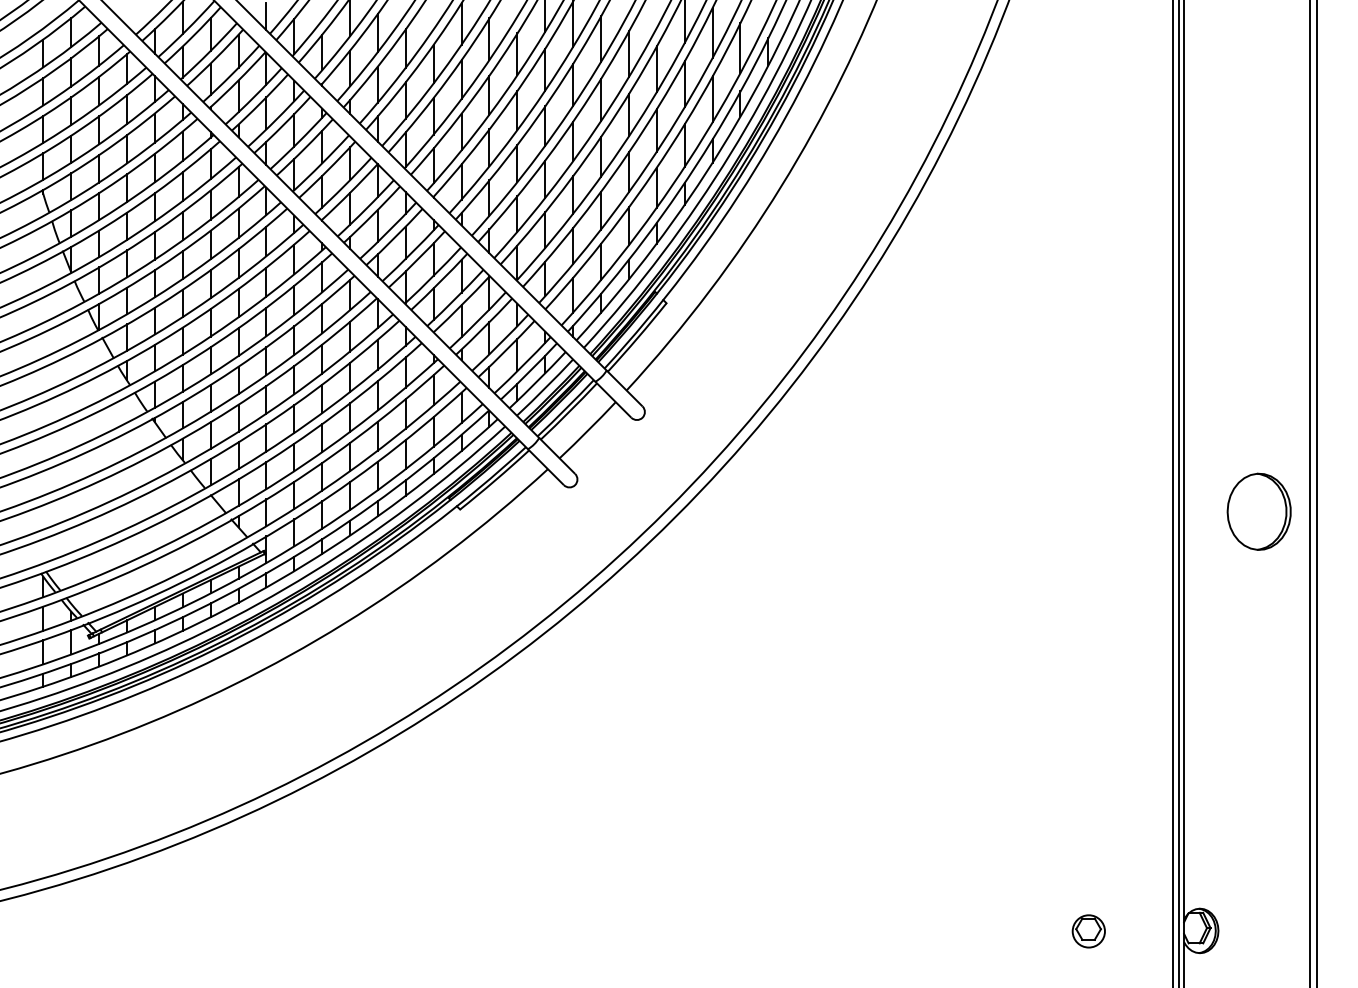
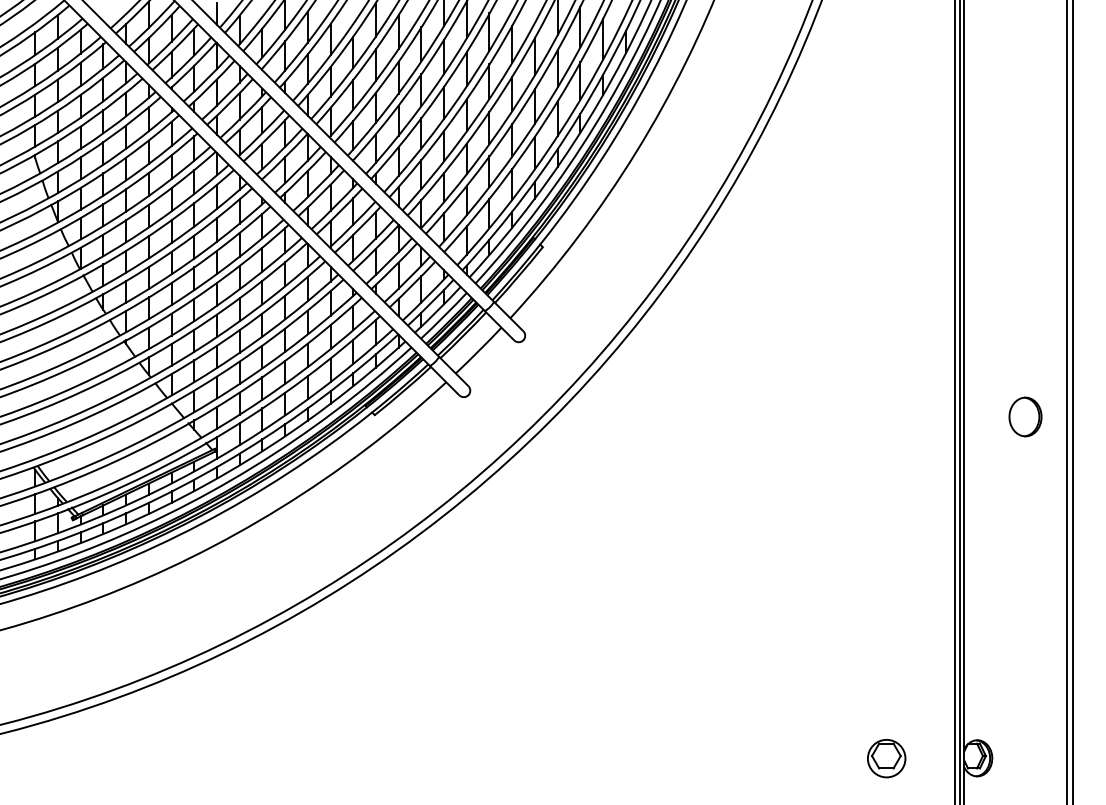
part: (1259, 511) -> (1025, 416), size x0.62
part: (1088, 931) -> (886, 758), size x1.43

